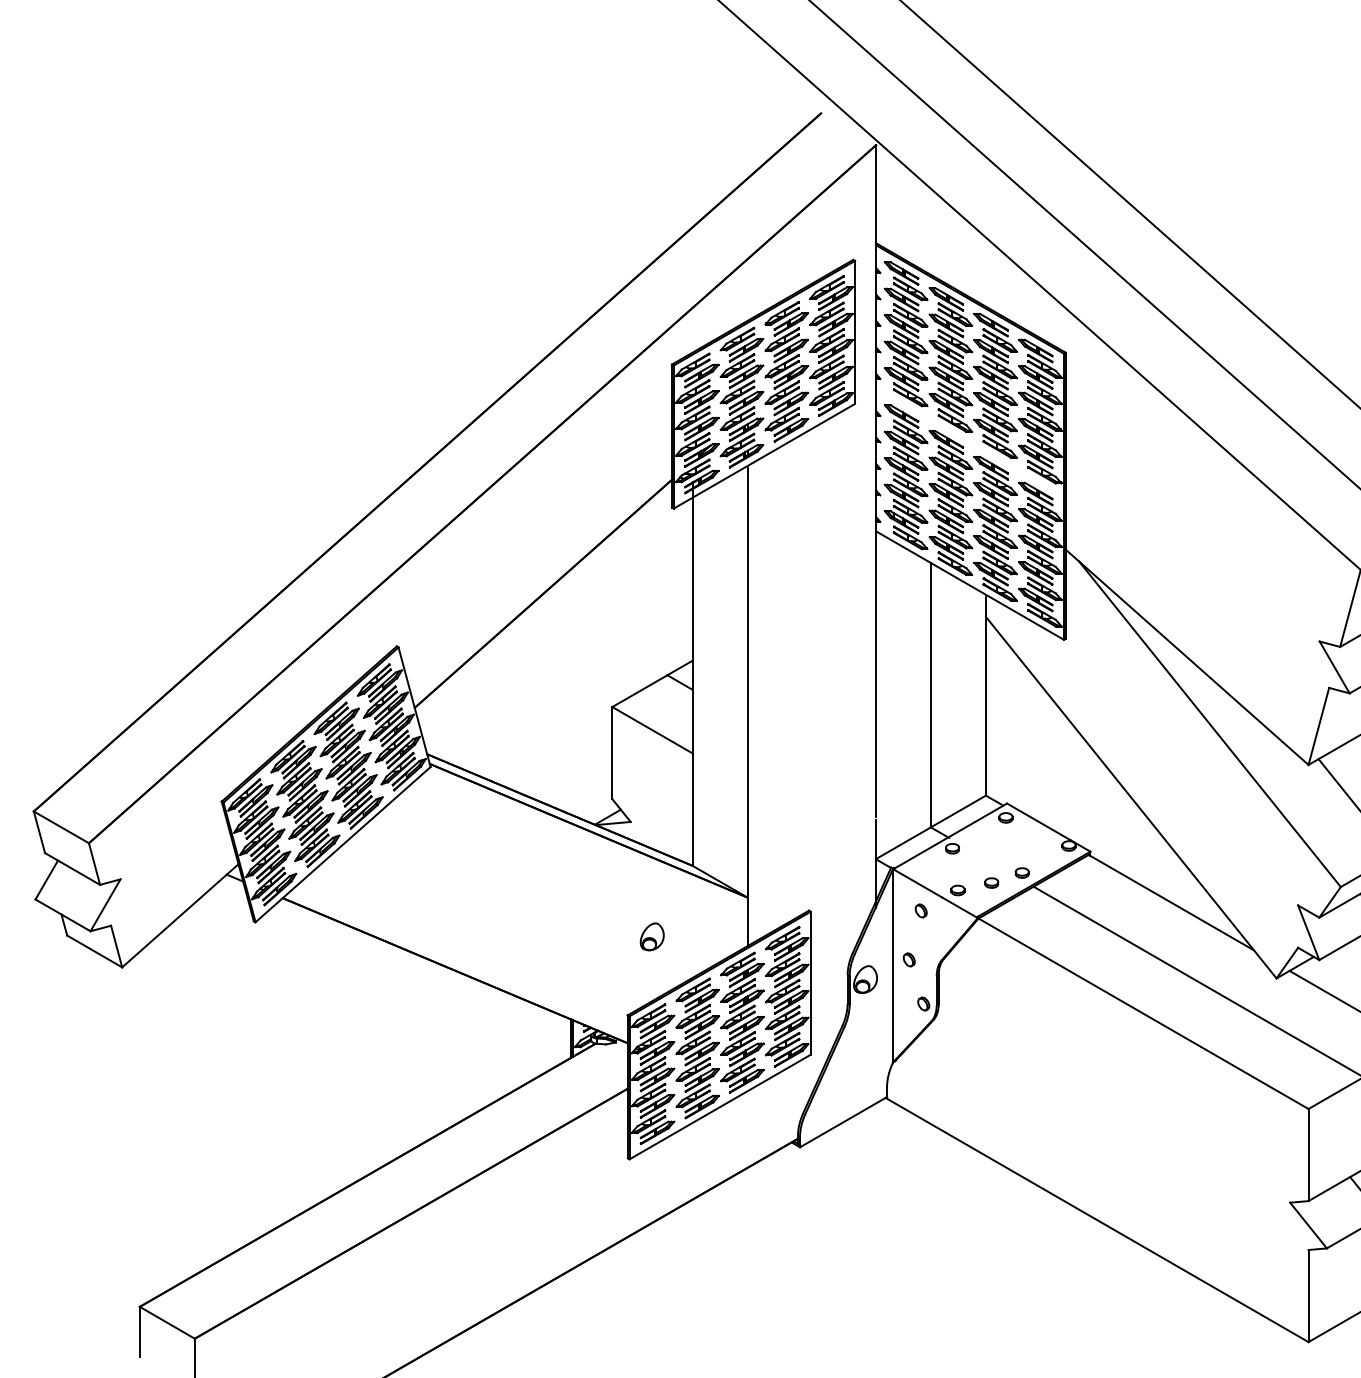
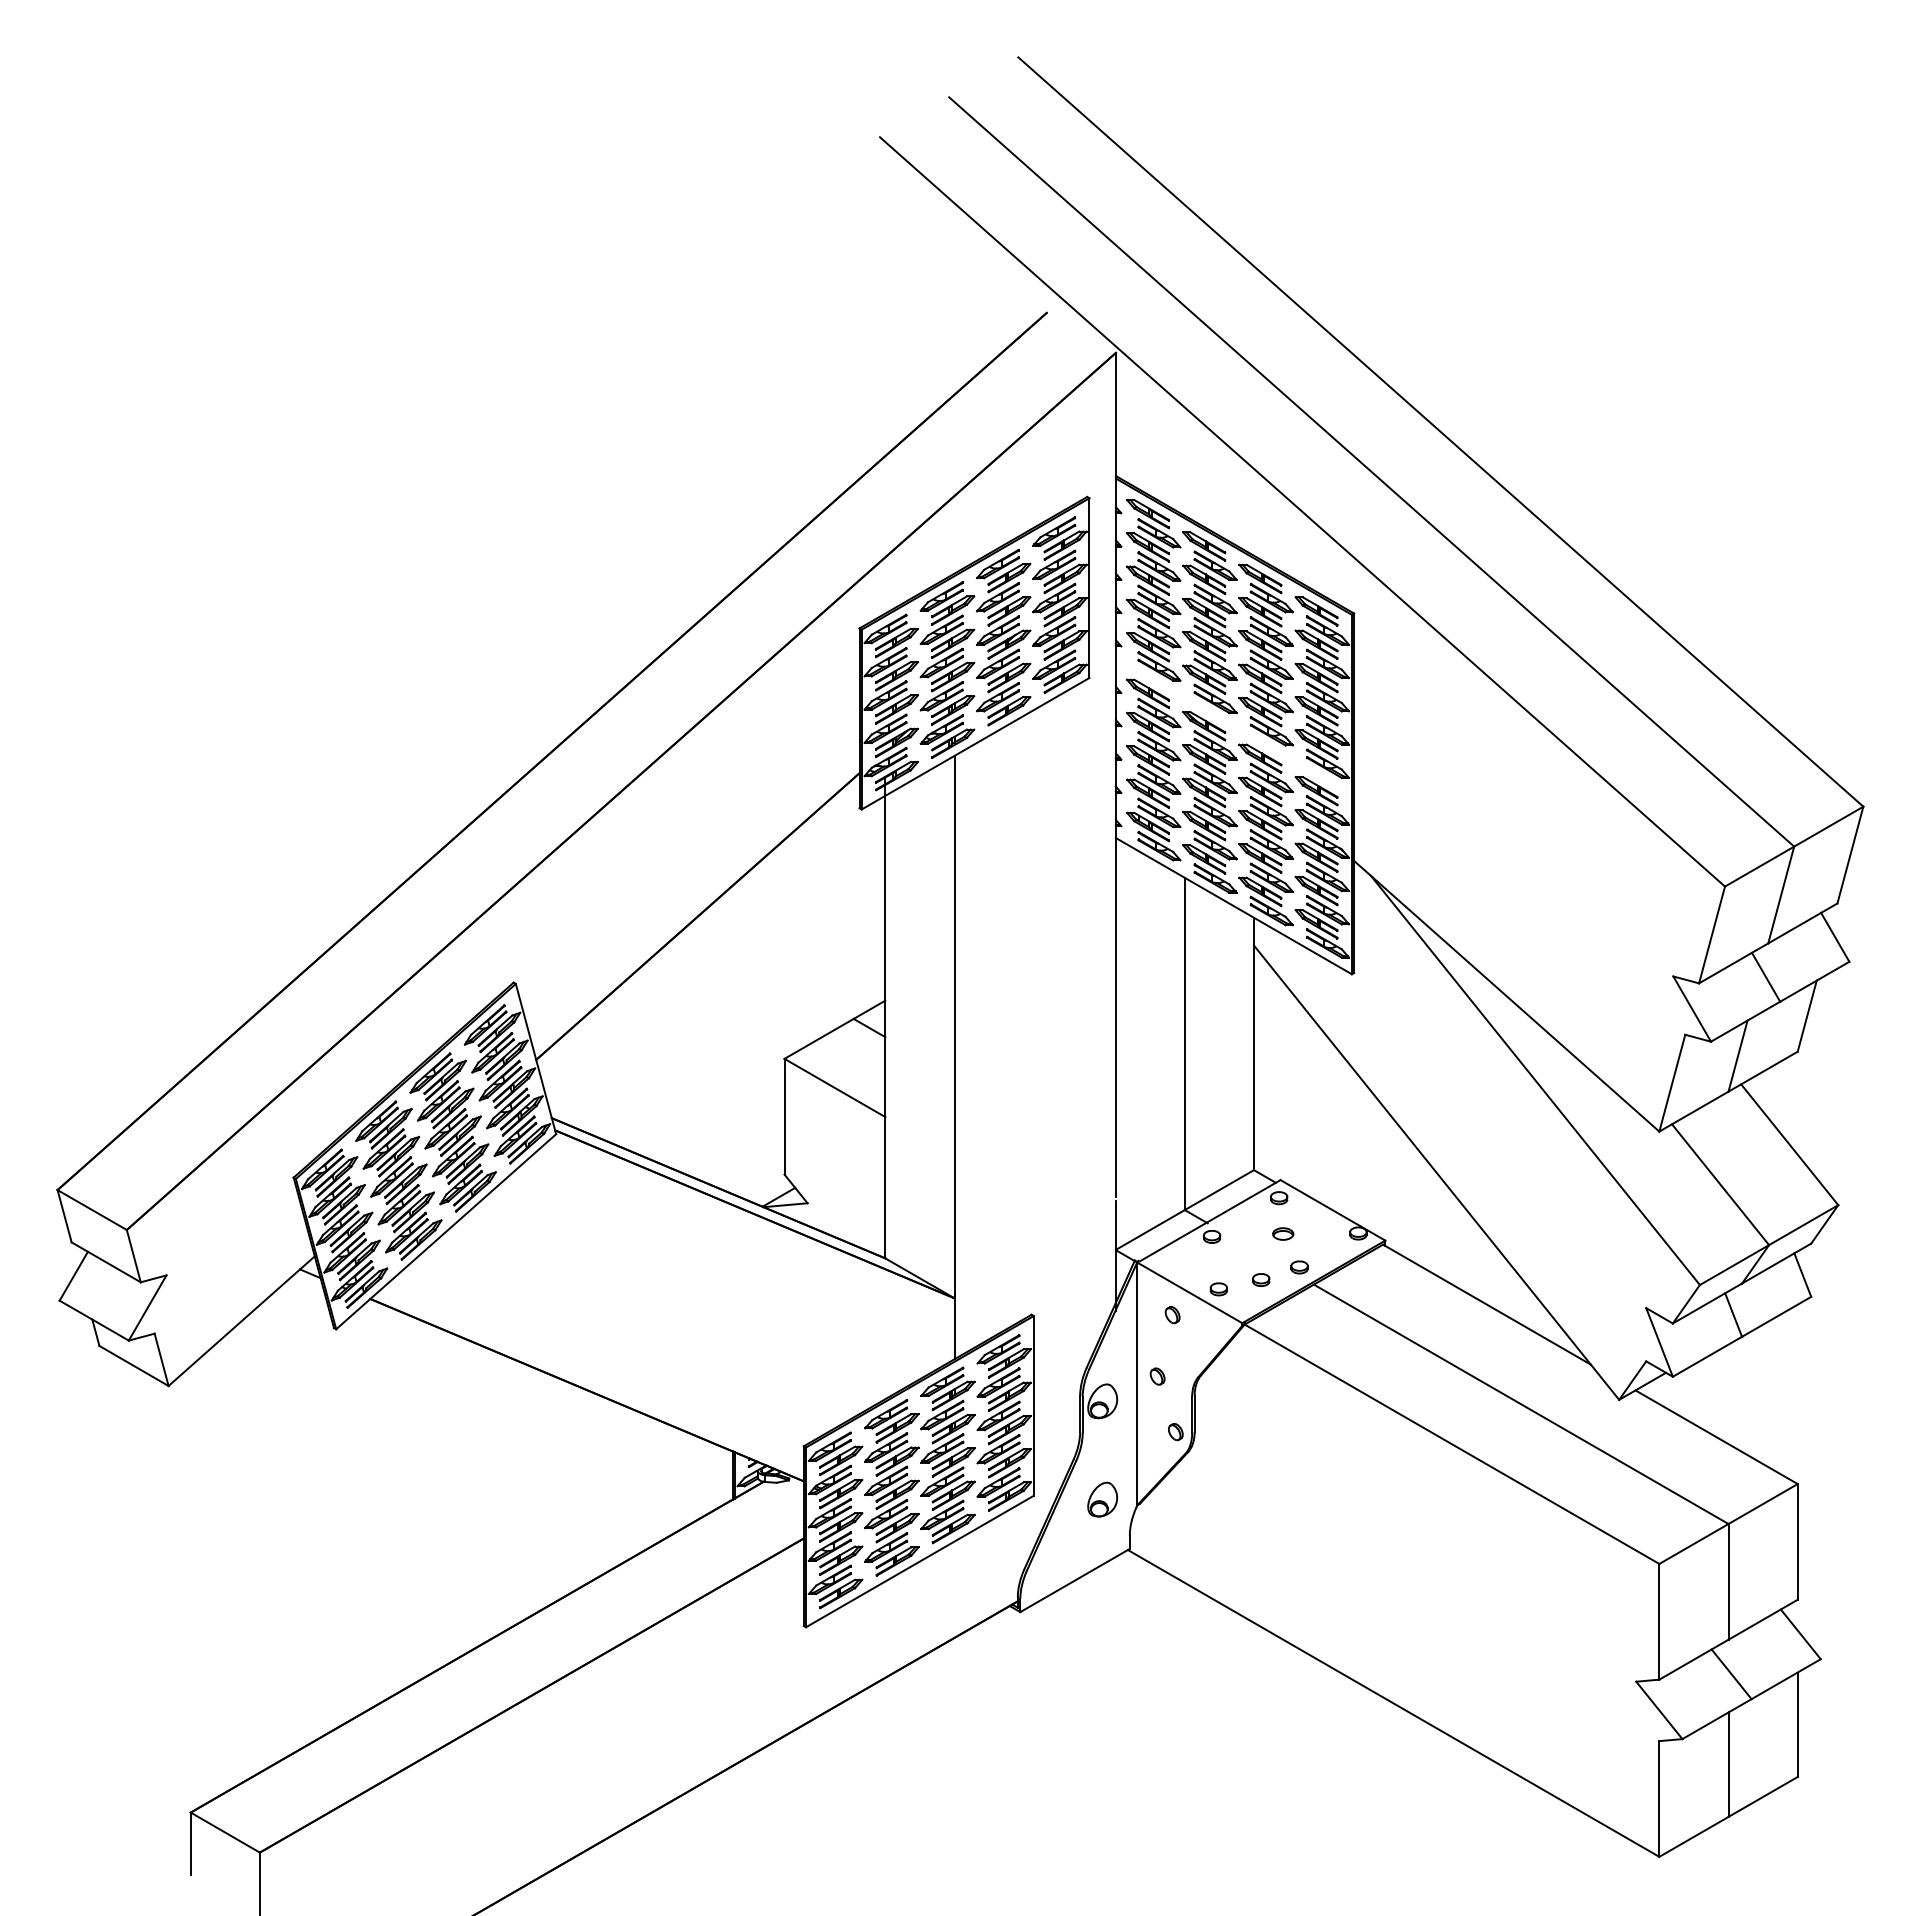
part: (1009, 846) -> (1283, 1233), added
part: (652, 936) -> (1102, 1499), moved

